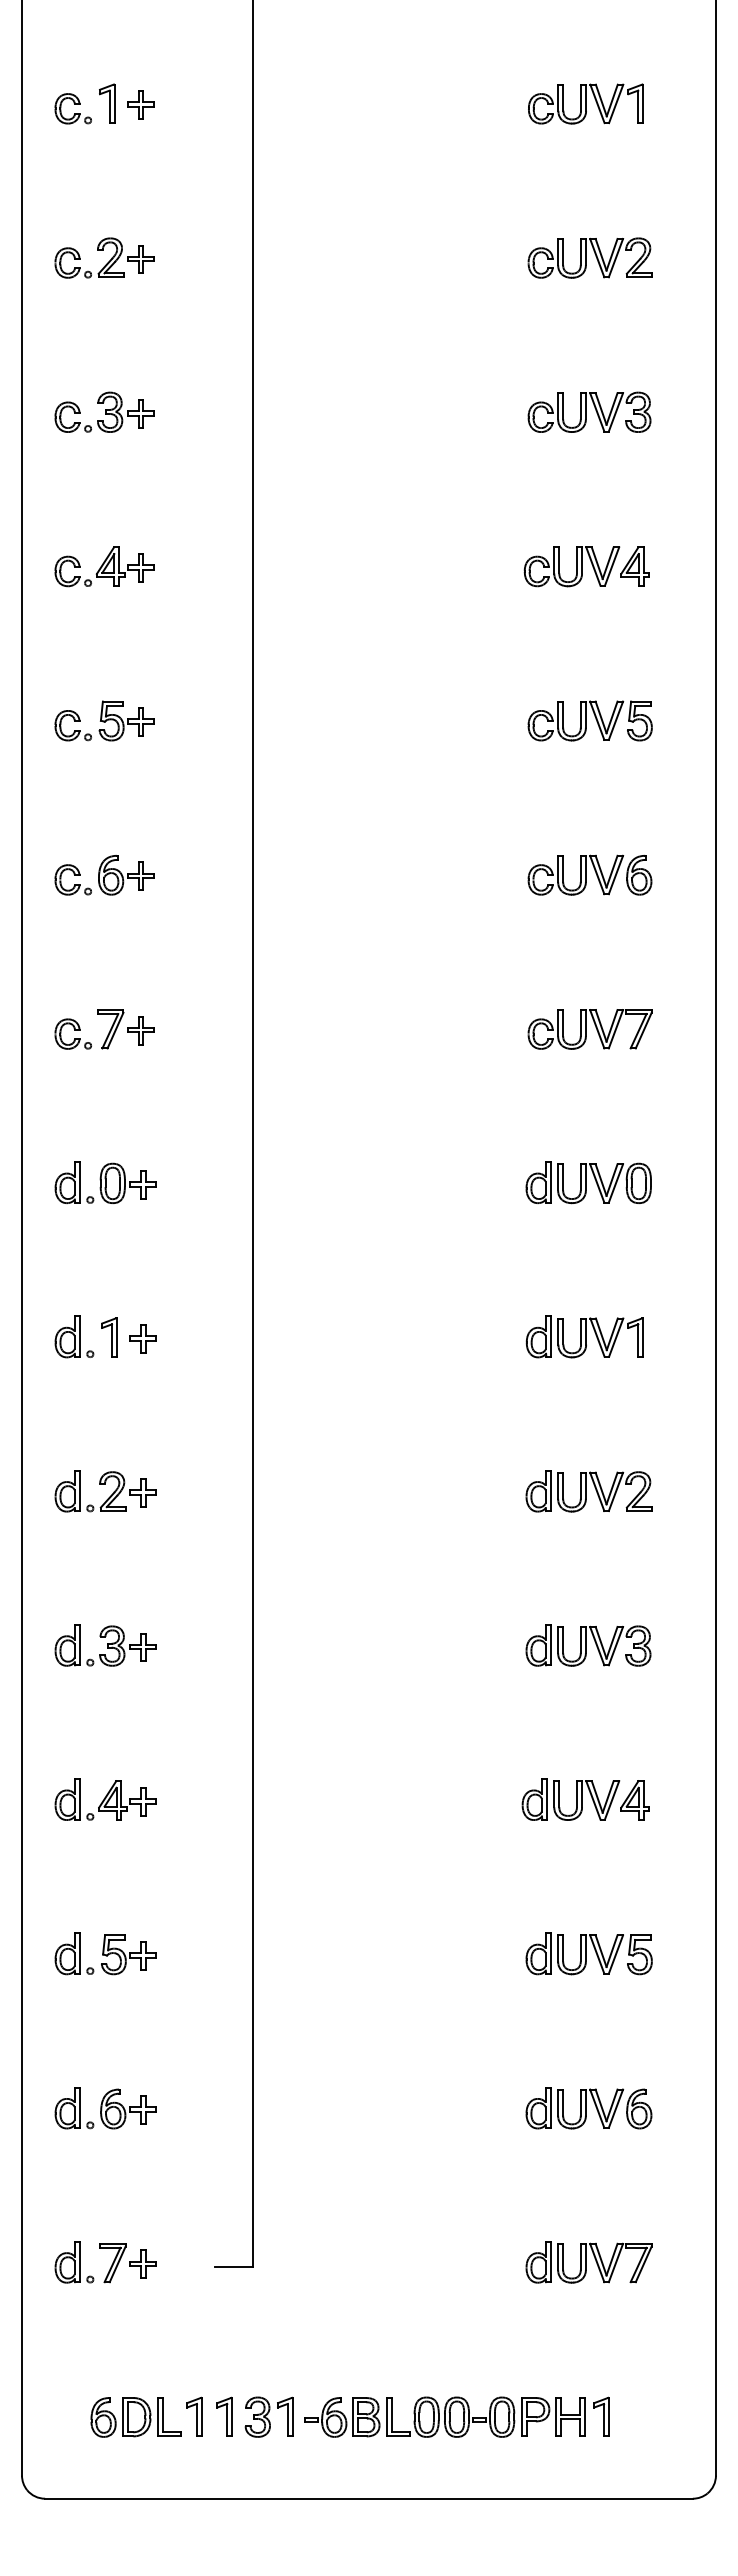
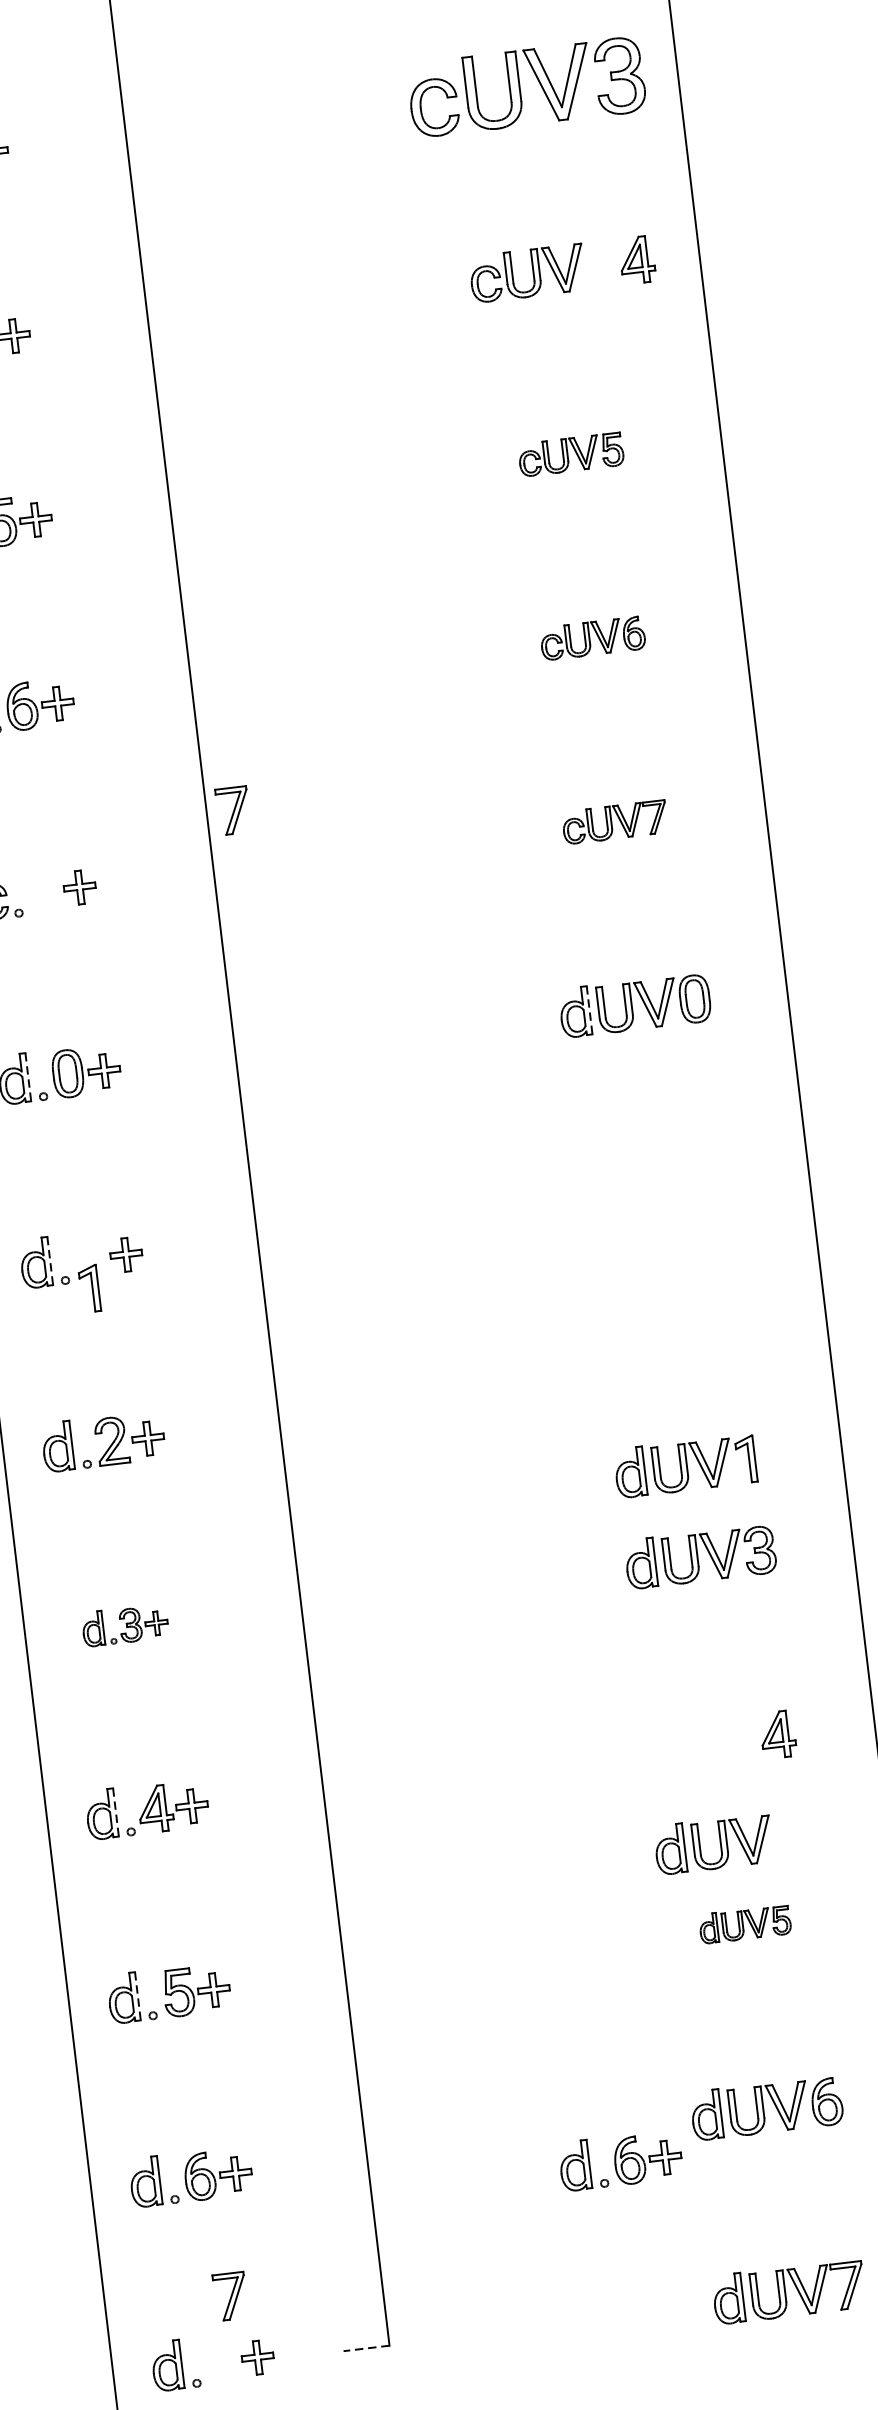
part: (589, 411) -> (526, 85), size x1.6
part: (634, 566) -> (636, 260), moved
part: (589, 720) -> (570, 454), size x0.7
part: (589, 874) -> (592, 637), size x0.7
part: (110, 1029) -> (233, 811), moved
part: (589, 1029) -> (614, 822), size x0.7
line: (79, 1182) -> (28, 1077), solid -> dashed
line: (550, 1182) -> (589, 1010), solid -> dashed
part: (584, 1336) -> (684, 1465), moved
line: (79, 1337) -> (50, 1262), solid -> dashed
part: (109, 1337) -> (89, 1288), moved
part: (588, 1491) -> (678, 1373), removed
part: (105, 1645) -> (124, 1625), size x0.7
line: (79, 1799) -> (115, 1812), solid -> dashed
part: (570, 1799) -> (713, 1844), moved
part: (588, 1953) -> (744, 1923), size x0.6
line: (79, 1954) -> (137, 1997), solid -> dashed
part: (462, 2137) -> (620, 2161), added
part: (112, 2263) -> (230, 2297), moved
line: (233, 2267) -> (365, 2348), solid -> dashed

